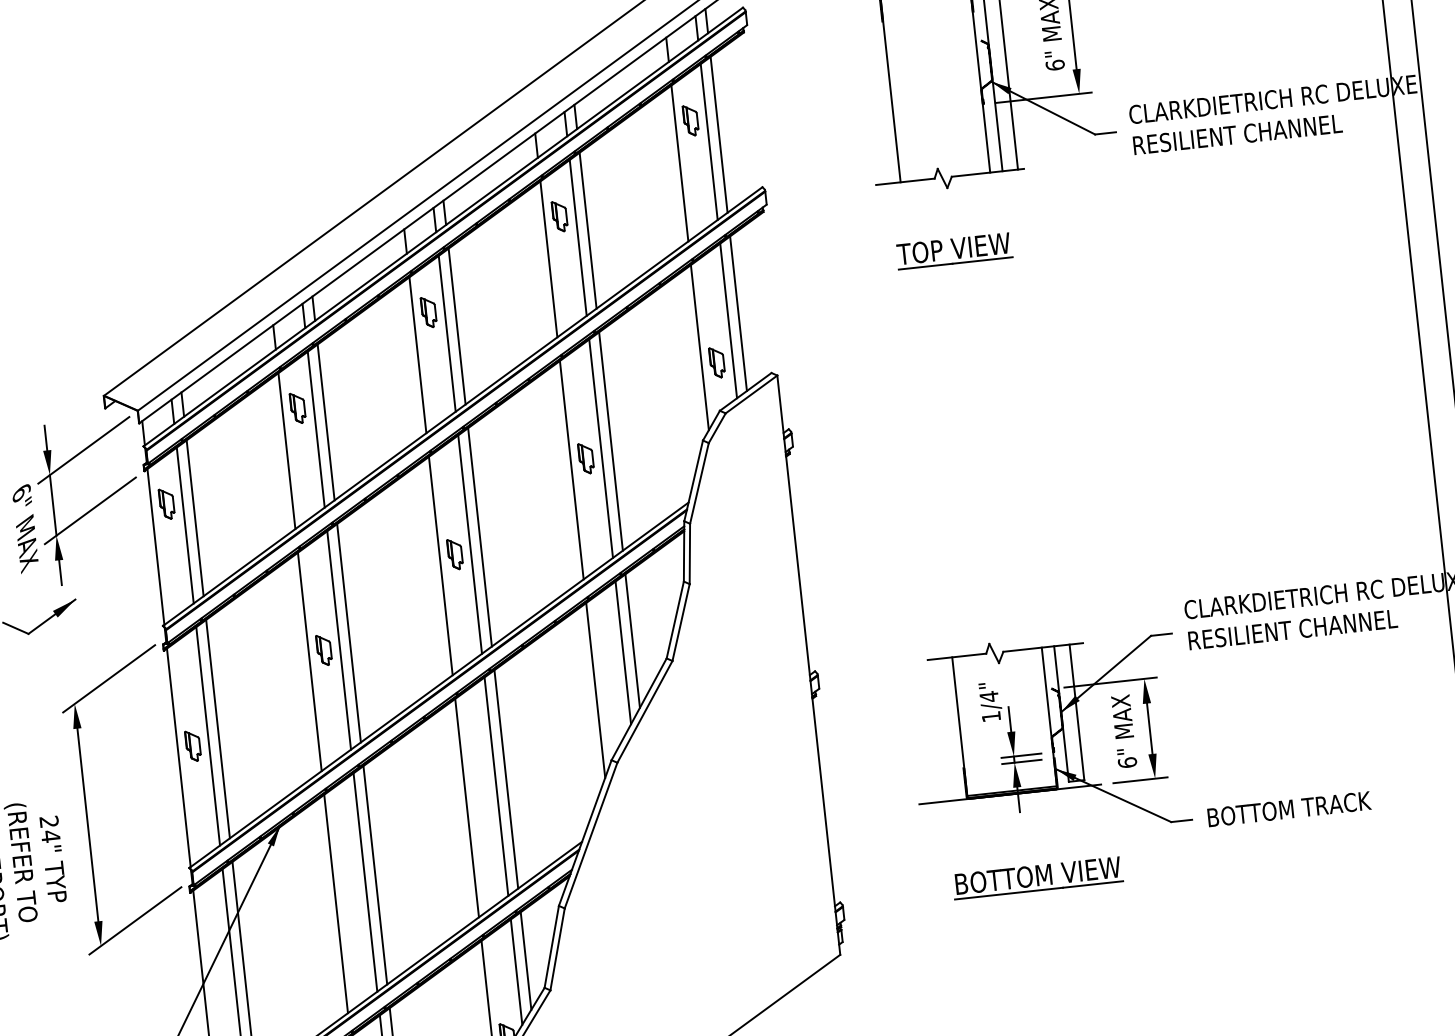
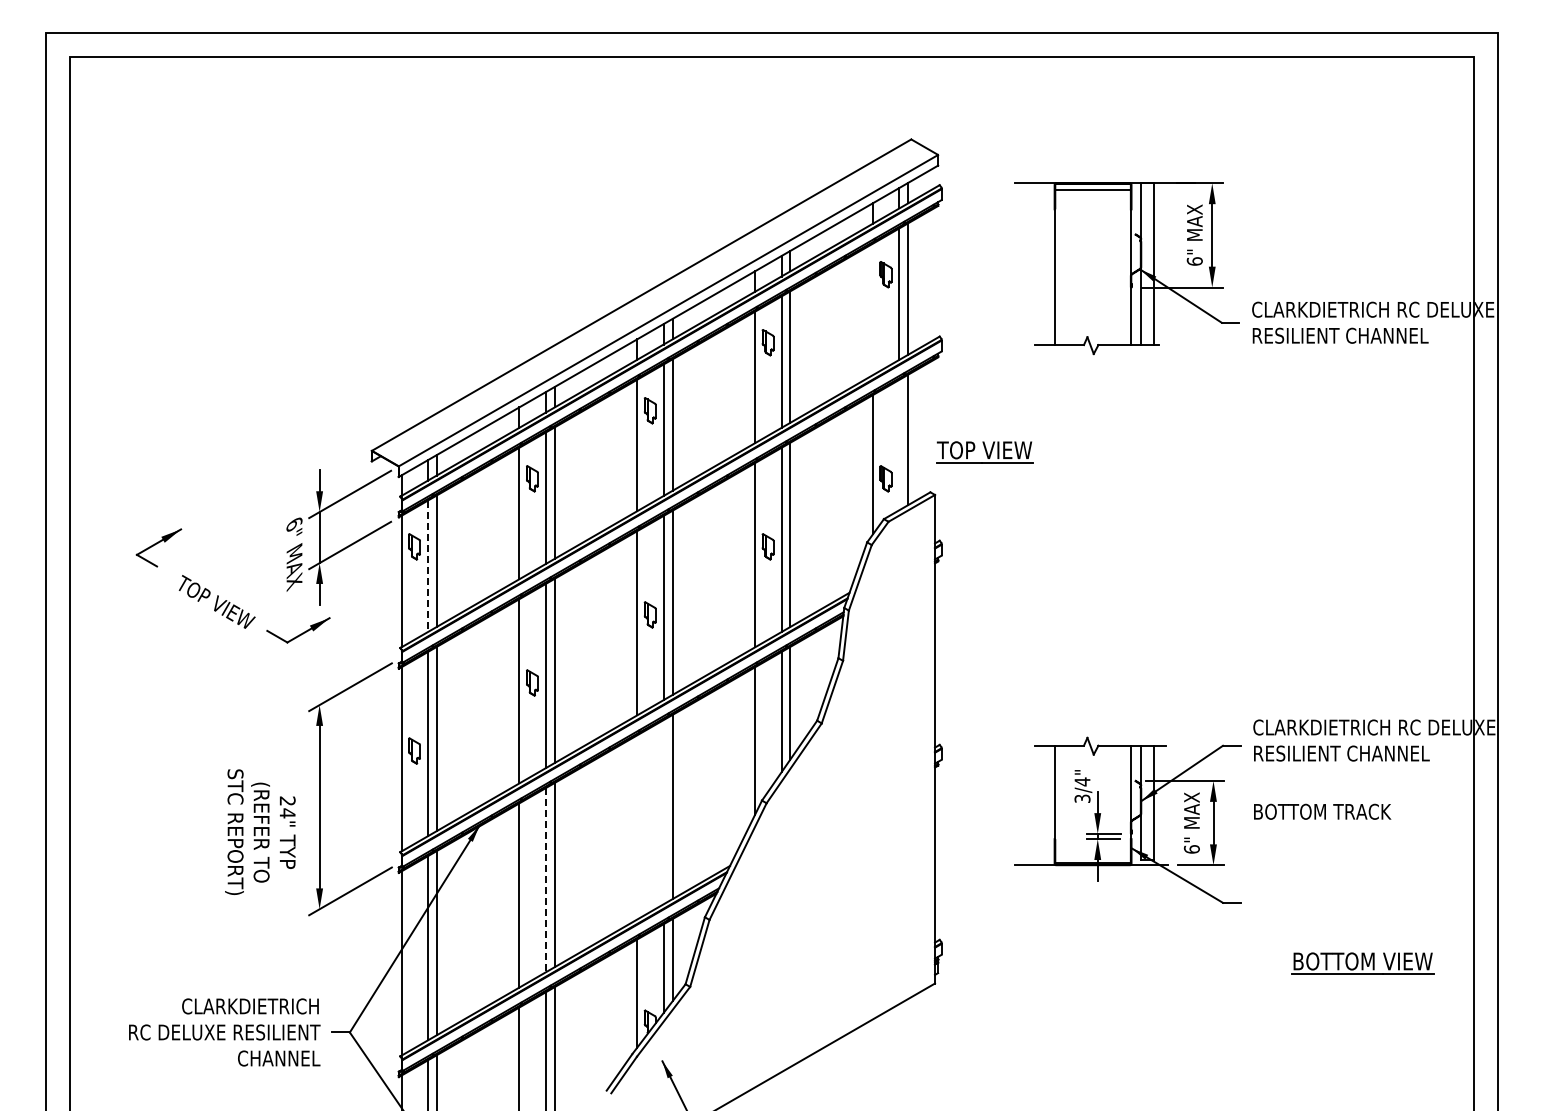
line: (679, 163) -> (872, 309), removed
part: (953, 251) -> (984, 452), moved
line: (728, 320) -> (899, 444), removed
line: (184, 525) -> (427, 566), solid -> dashed
text: (991, 716) -> (1082, 798), 1/4" -> 3/4"
line: (496, 787) -> (663, 812), removed
line: (467, 808) -> (637, 827), removed
text: (1289, 808) -> (1322, 811), moved
part: (1037, 878) -> (1362, 963), moved
line: (365, 882) -> (545, 880), solid -> dashed

